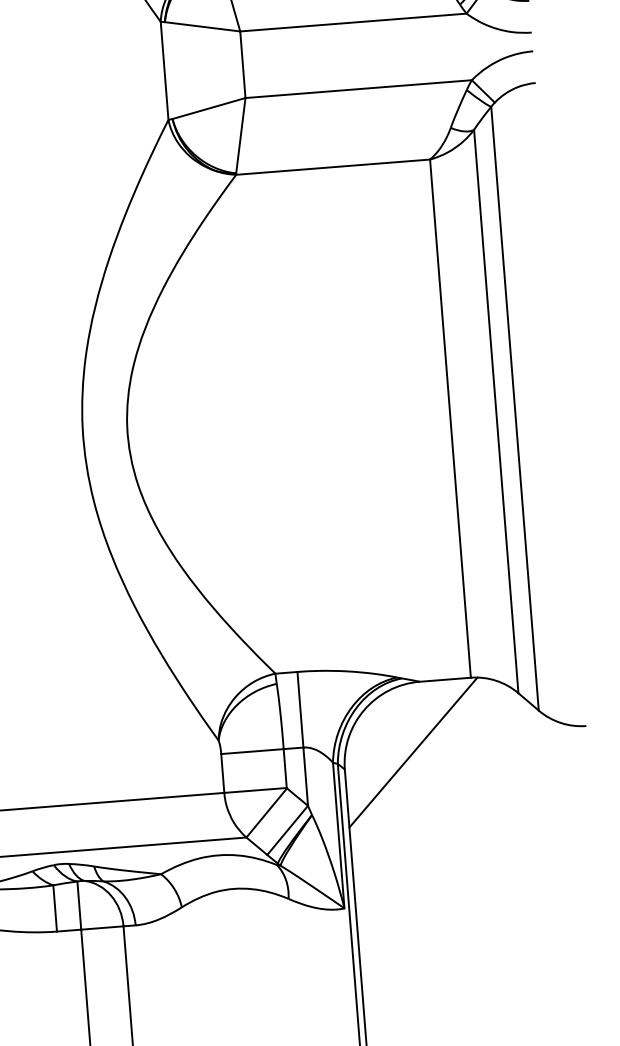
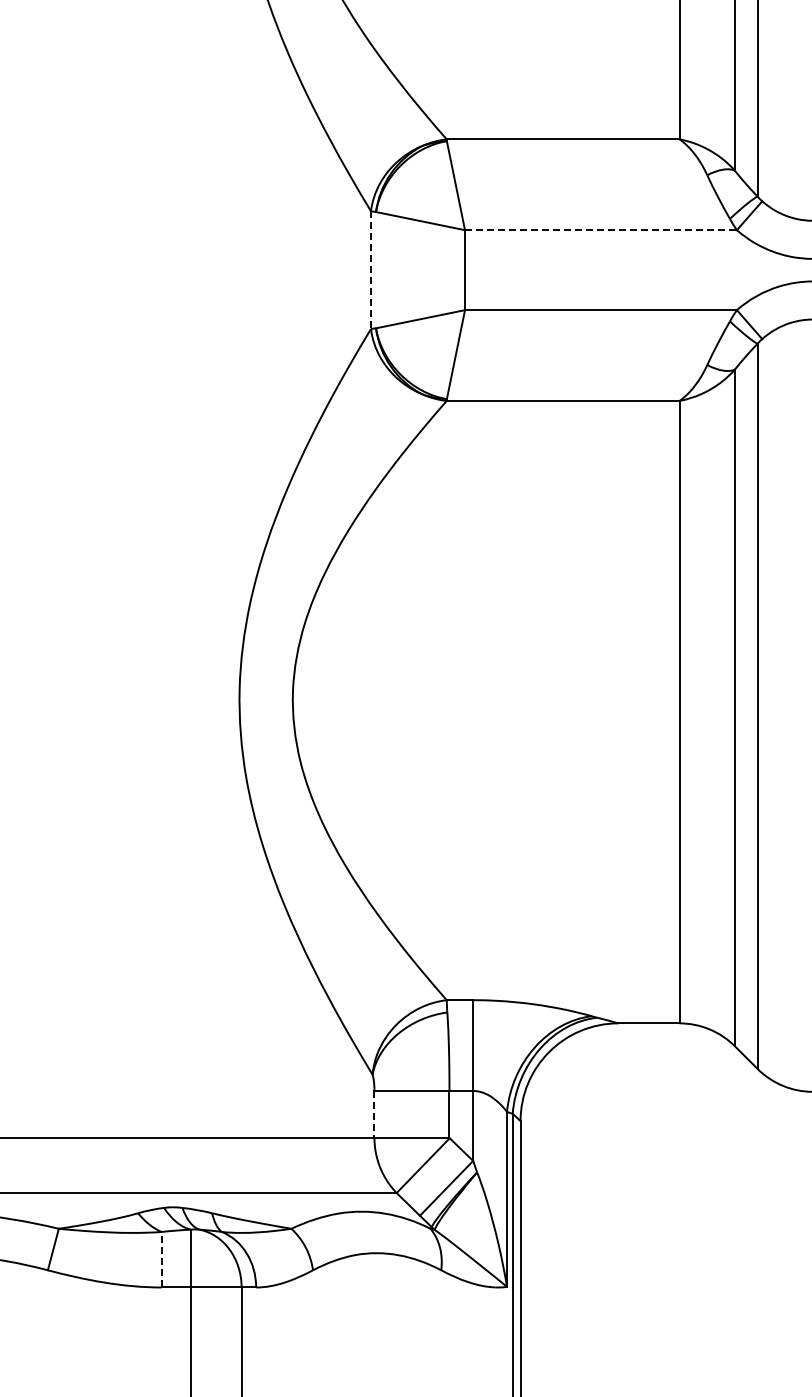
line: (353, 22) -> (600, 230), solid -> dashed
line: (165, 71) -> (371, 270), solid -> dashed
line: (412, 751) -> (603, 1106), removed
line: (222, 773) -> (374, 1114), solid -> dashed
line: (54, 908) -> (161, 1259), solid -> dashed

